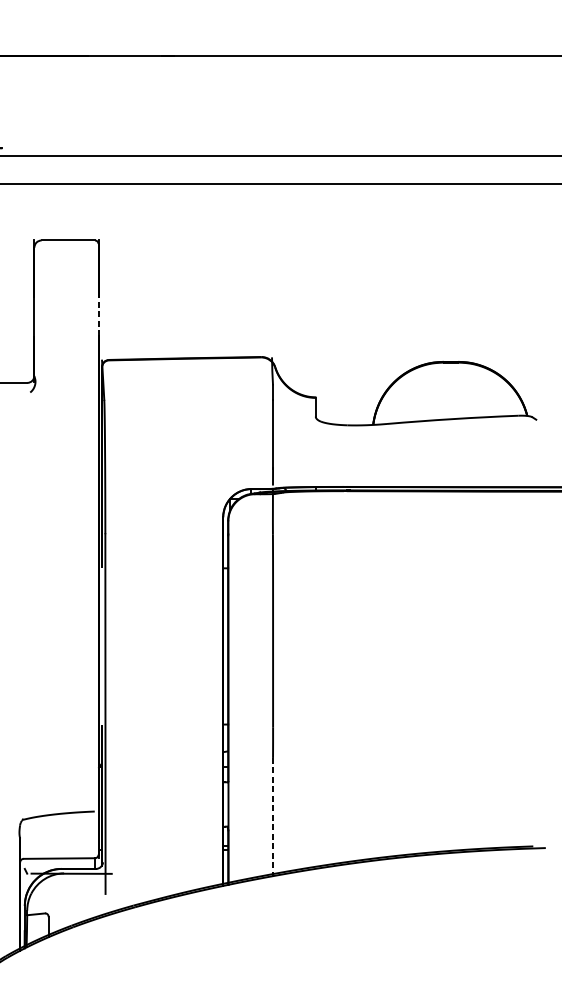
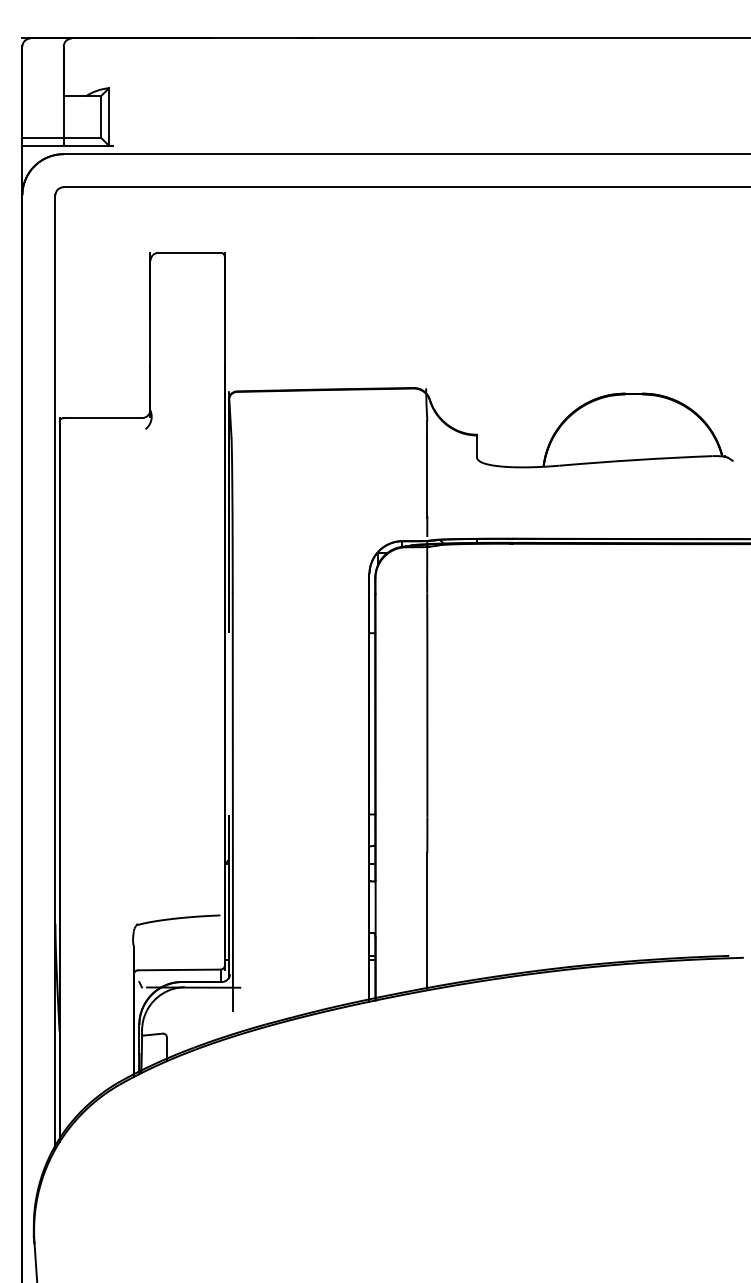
line: (98, 316) -> (224, 340), dashed -> solid
line: (273, 816) -> (427, 921), dashed -> solid

